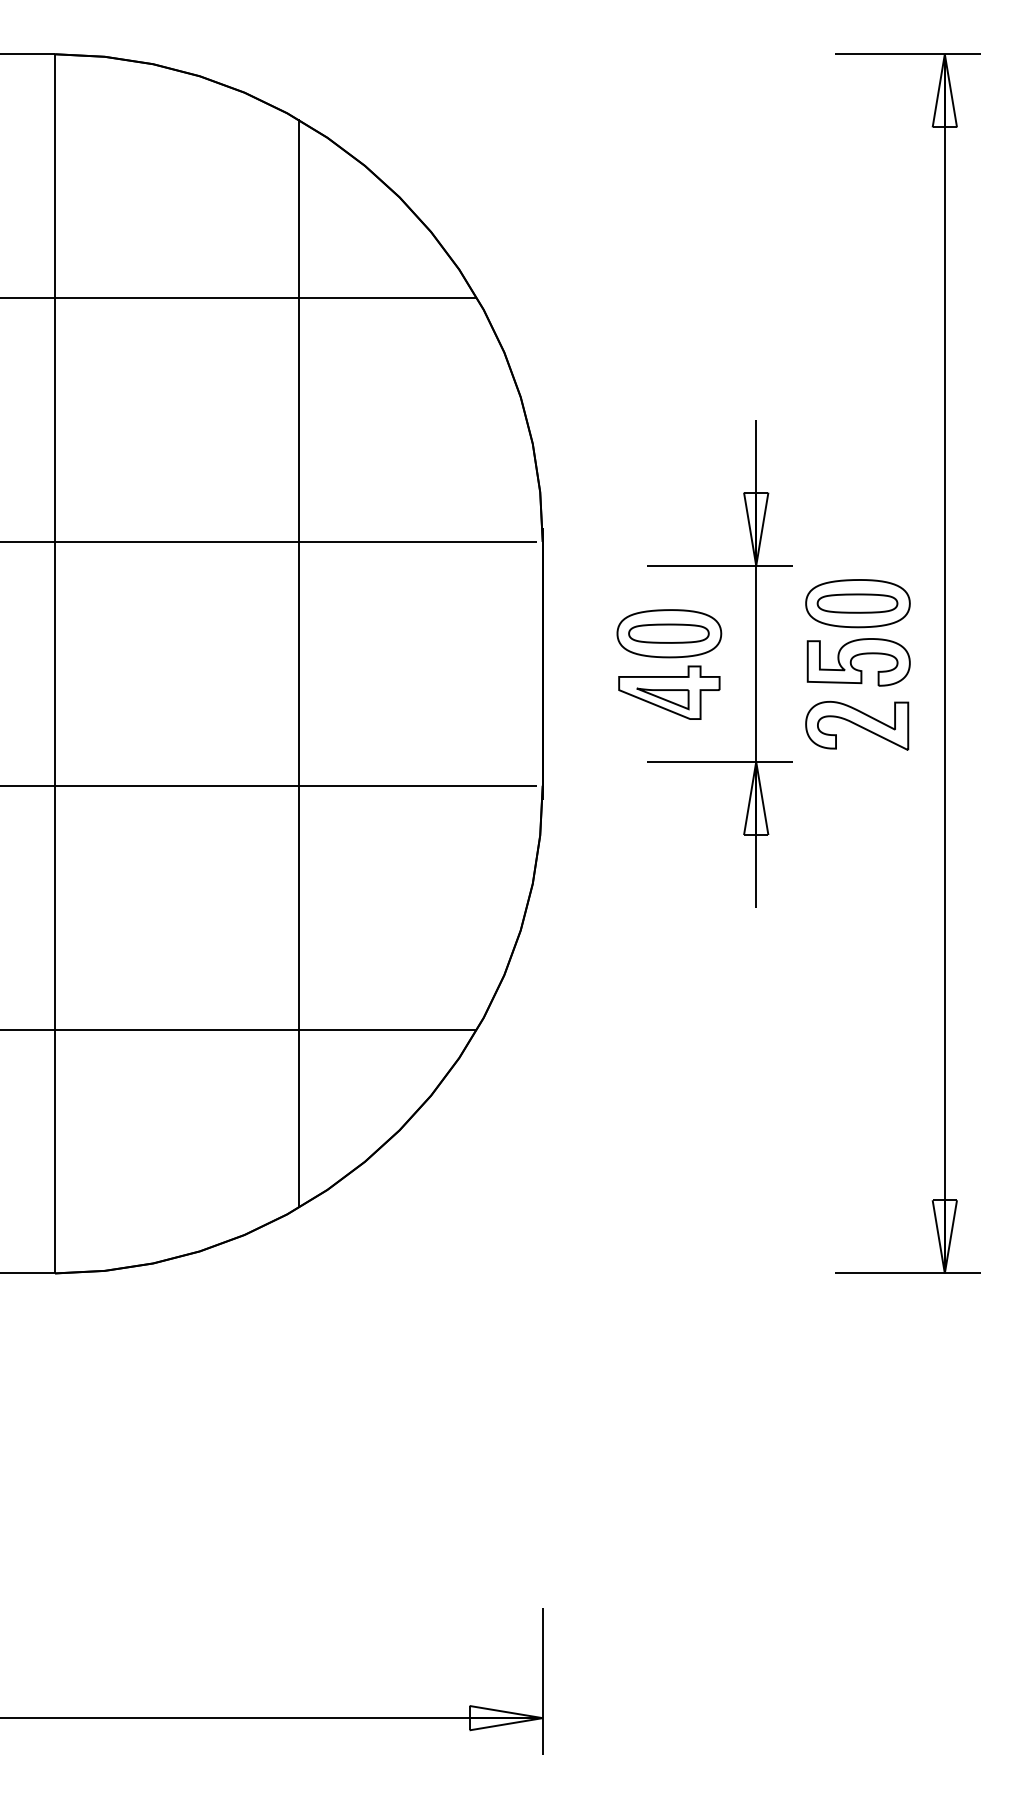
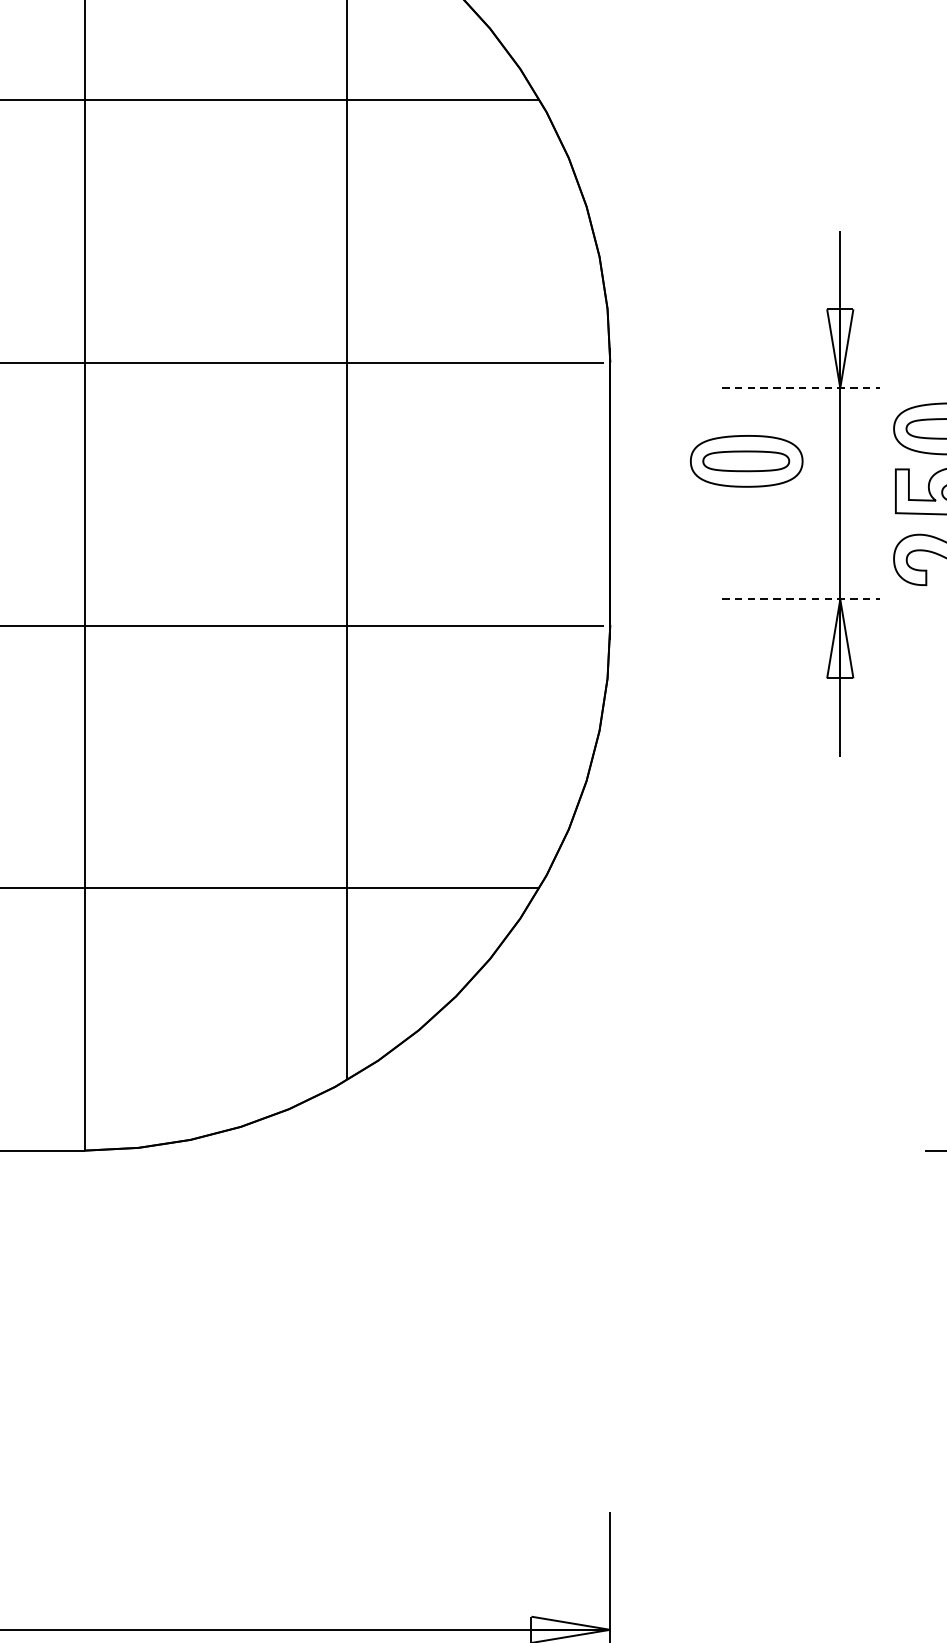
line: (720, 565) -> (801, 387), solid -> dashed
part: (669, 692) -> (746, 524), removed
line: (720, 761) -> (801, 599), solid -> dashed

